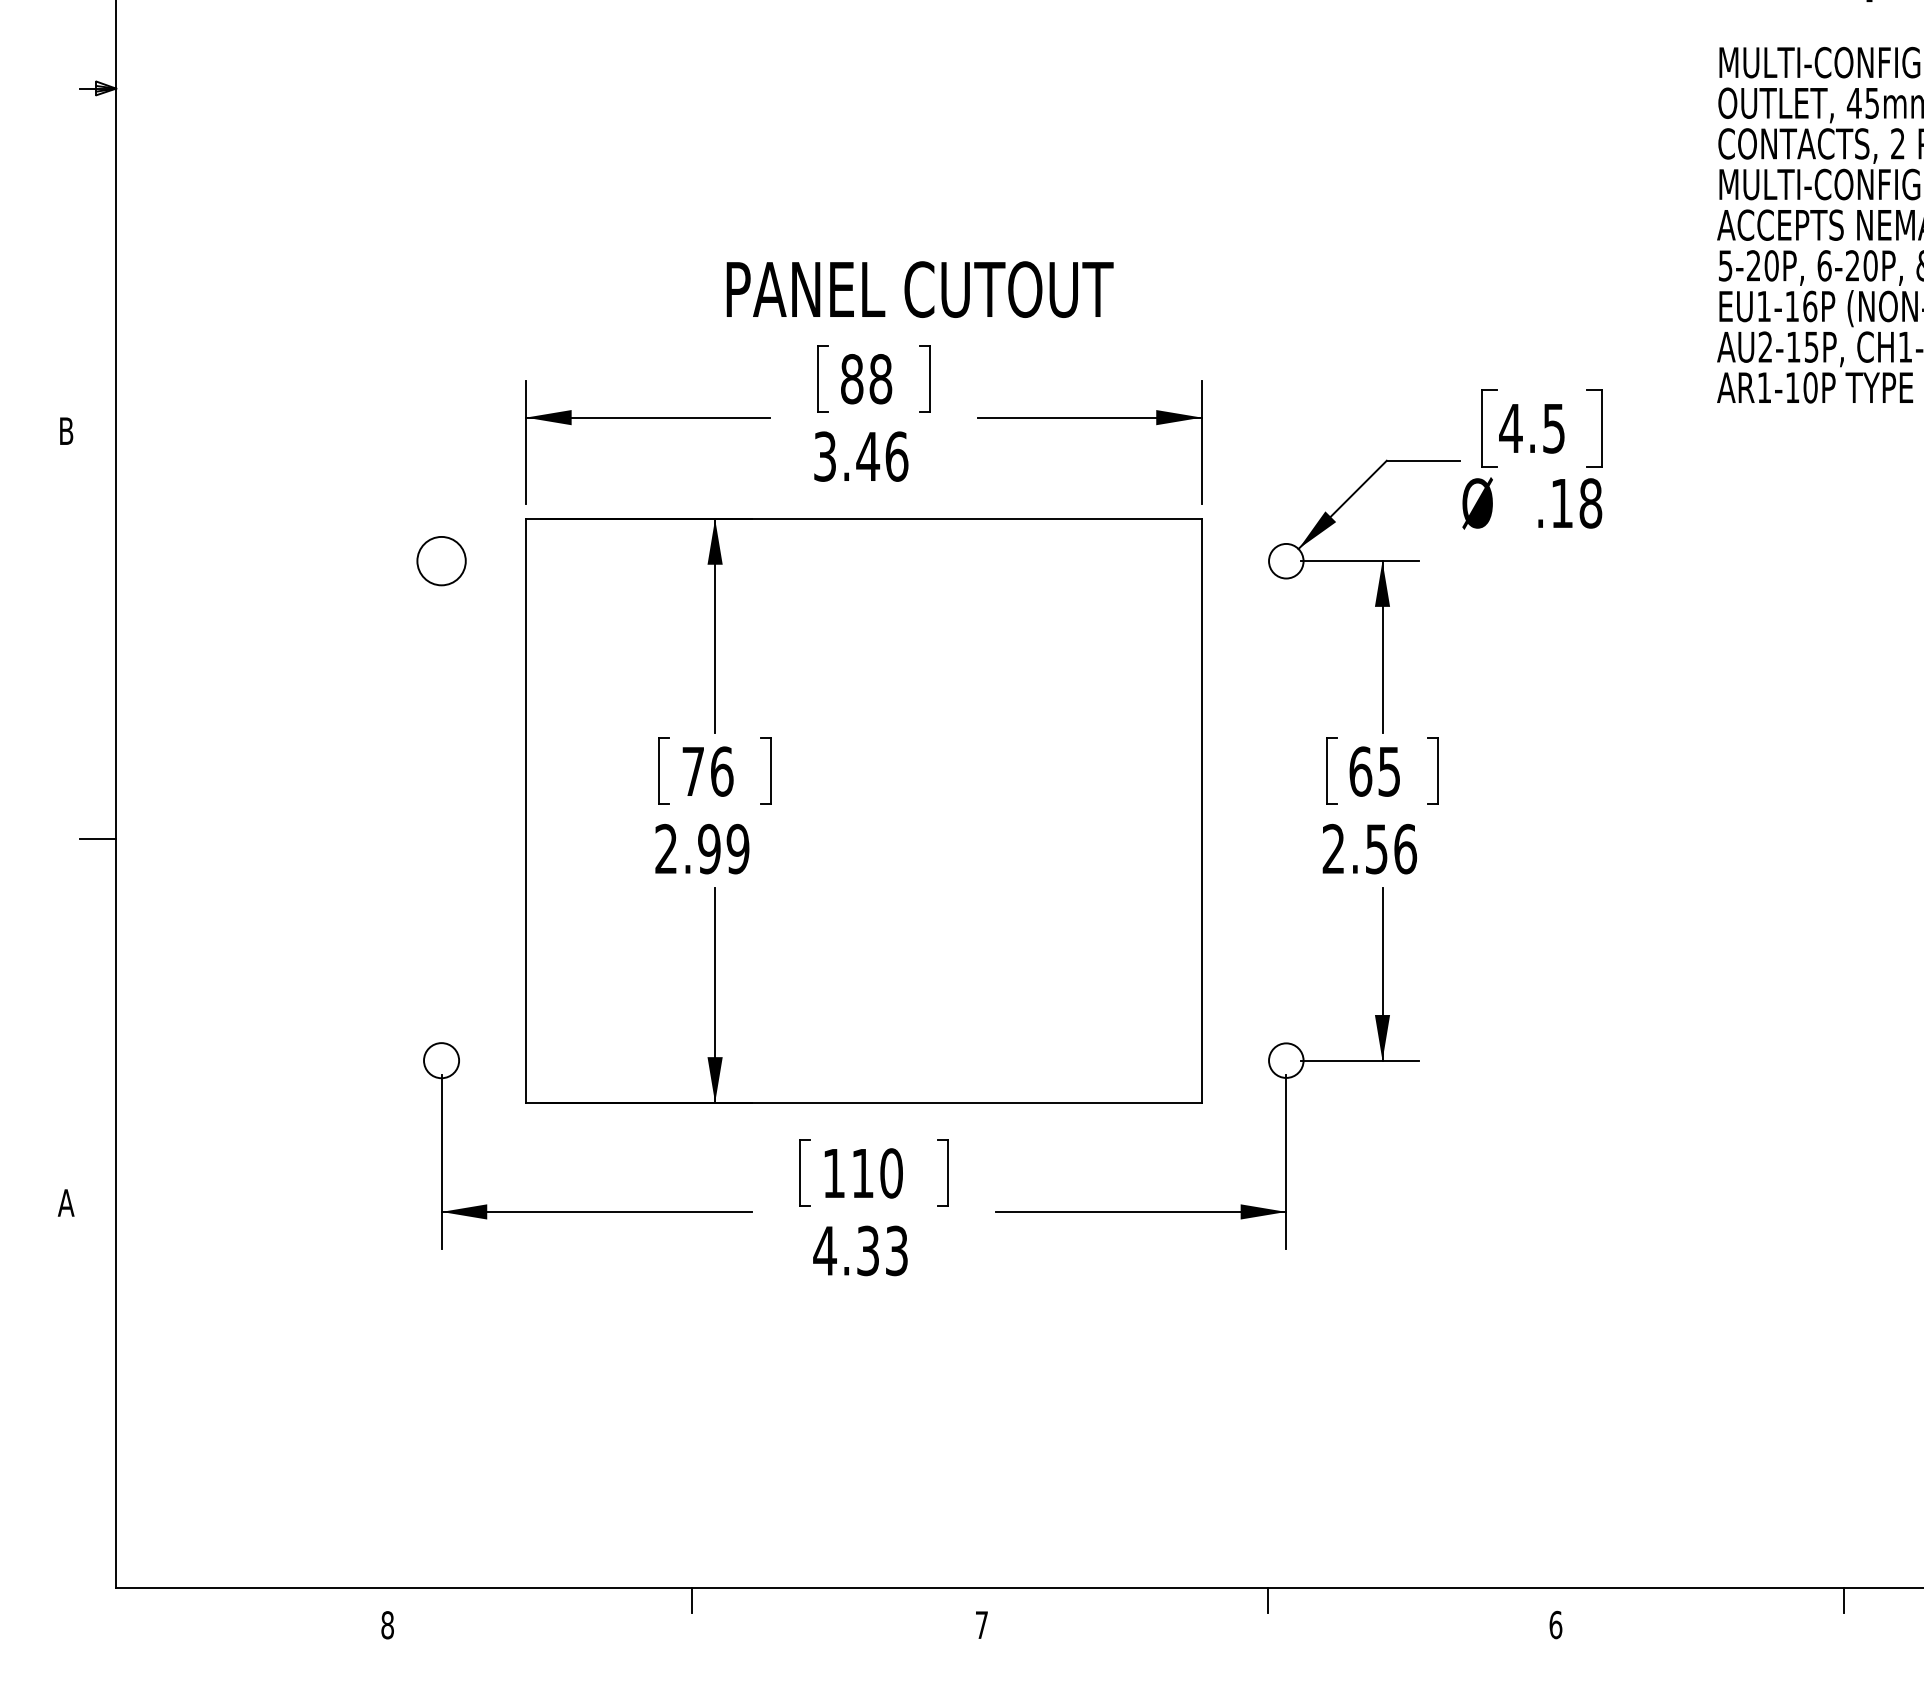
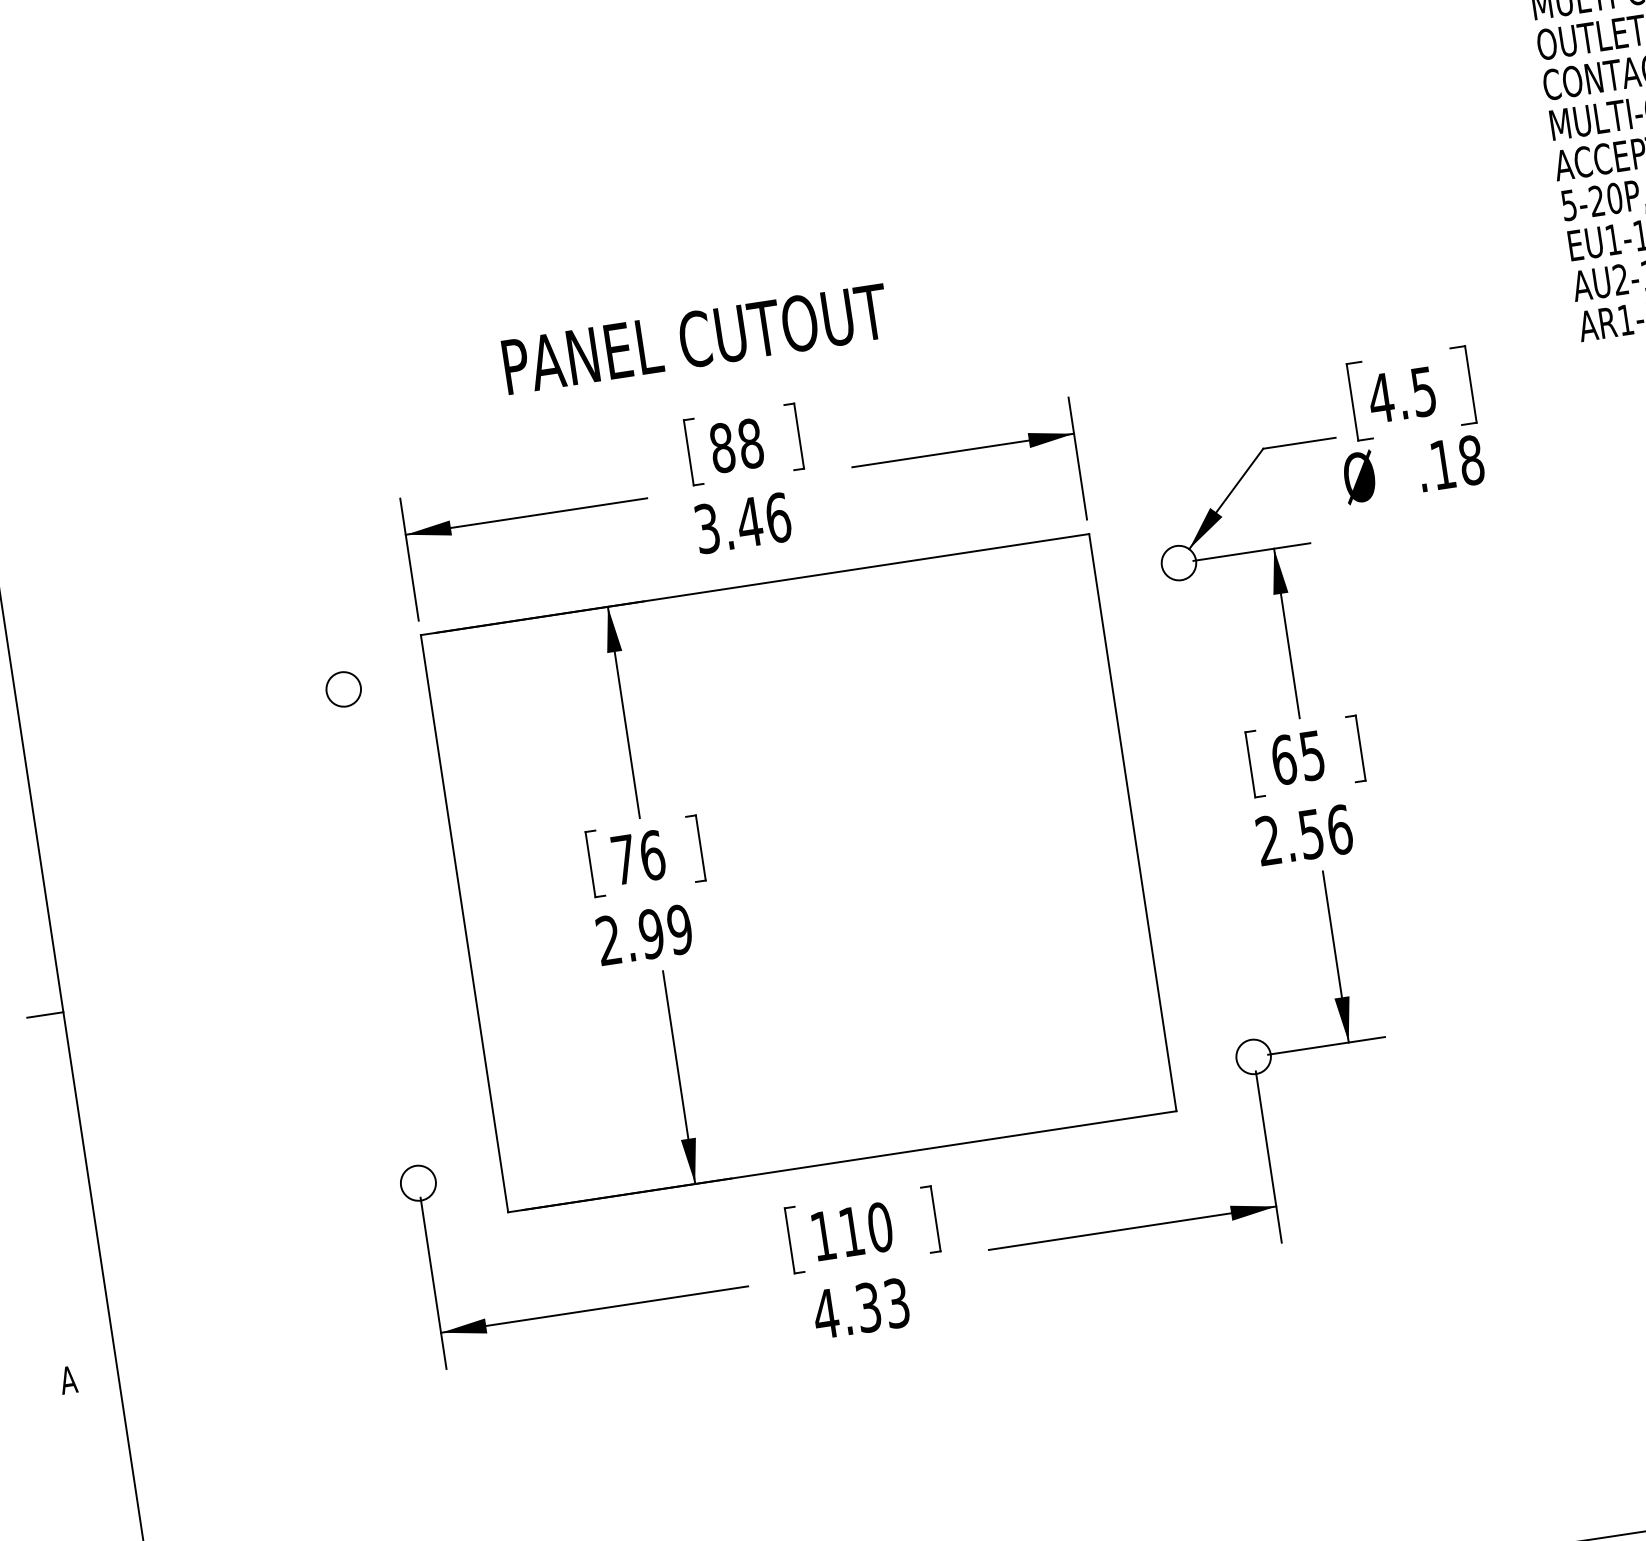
text: (919, 289) -> (695, 339), moved
circle: (441, 561) -> (343, 689), size x0.71

